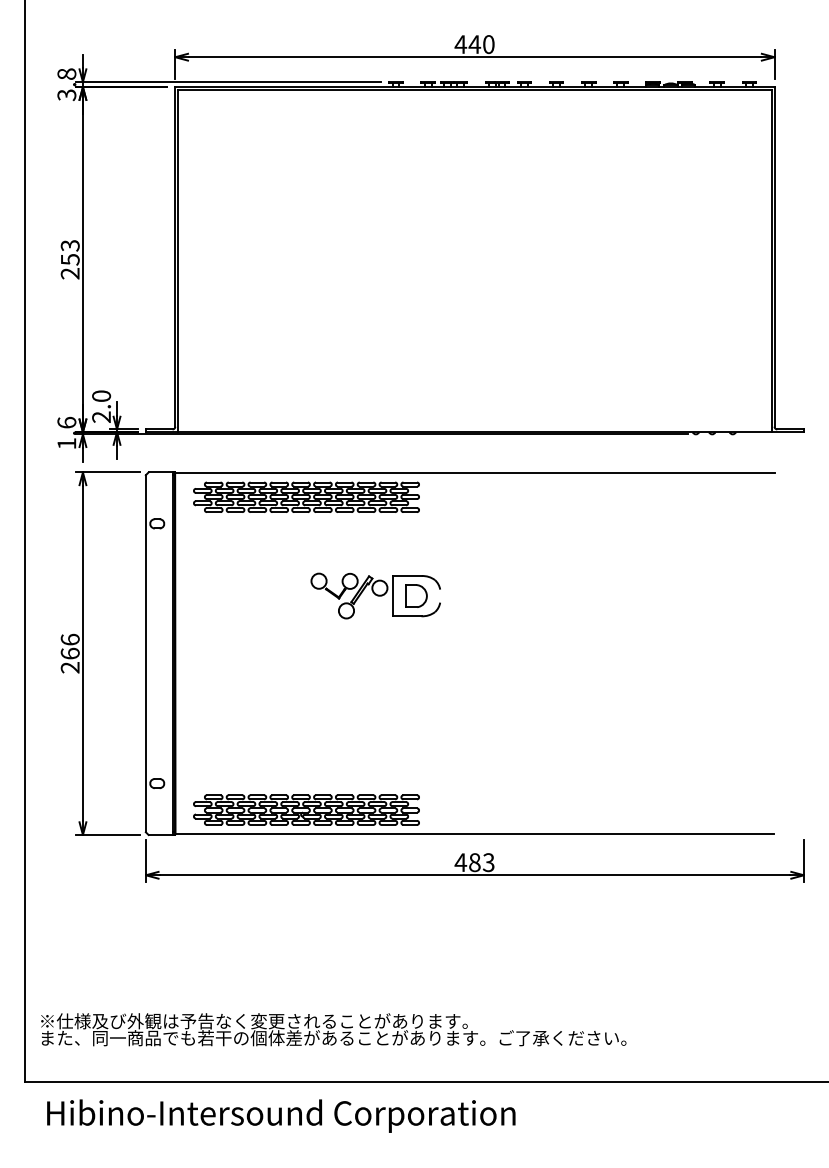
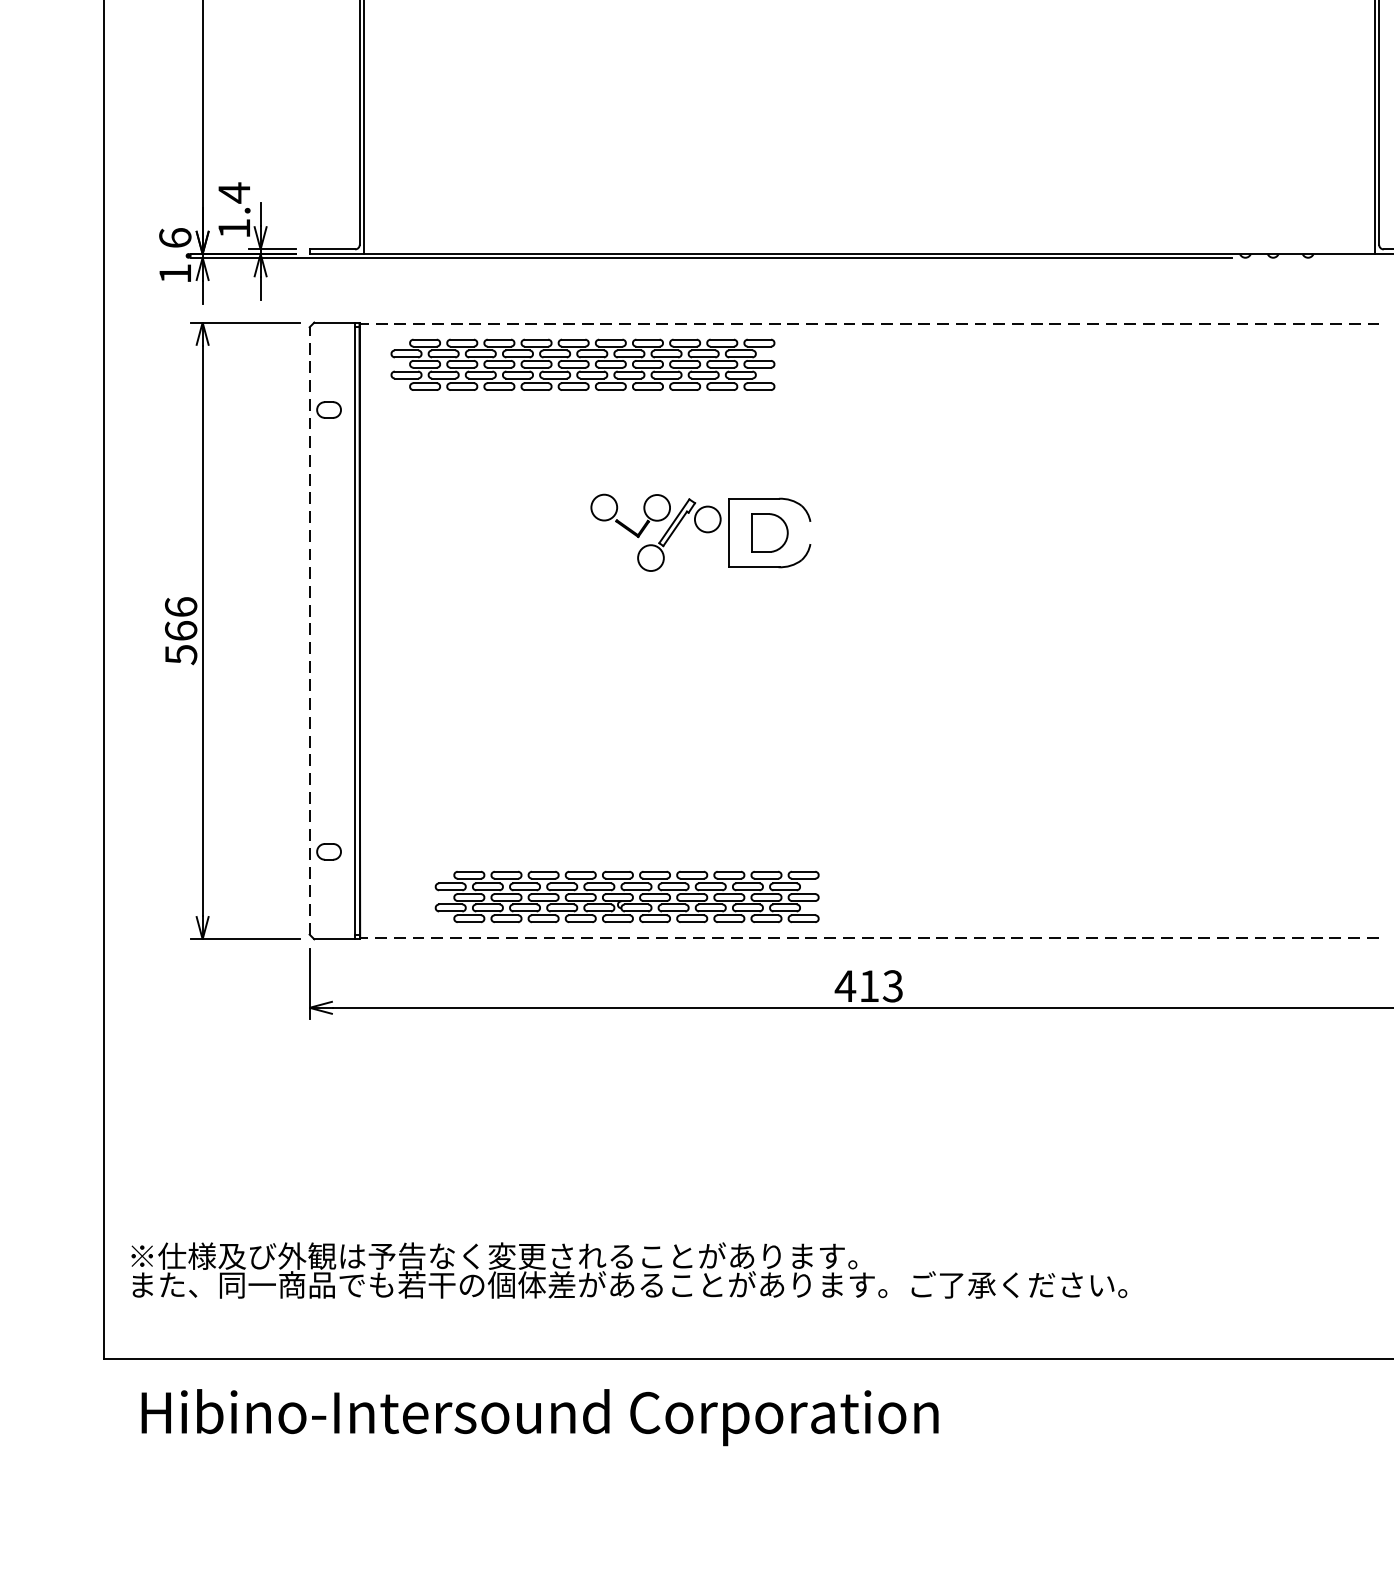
text: (101, 406) -> (234, 210), 2.0 -> 1.4
line: (474, 473) -> (868, 324), solid -> dashed
line: (145, 653) -> (309, 630), solid -> dashed
text: (69, 667) -> (179, 654), 266 -> 566
part: (306, 809) -> (627, 895), moved
line: (474, 834) -> (868, 938), solid -> dashed
text: (474, 862) -> (868, 986), 483 -> 413

